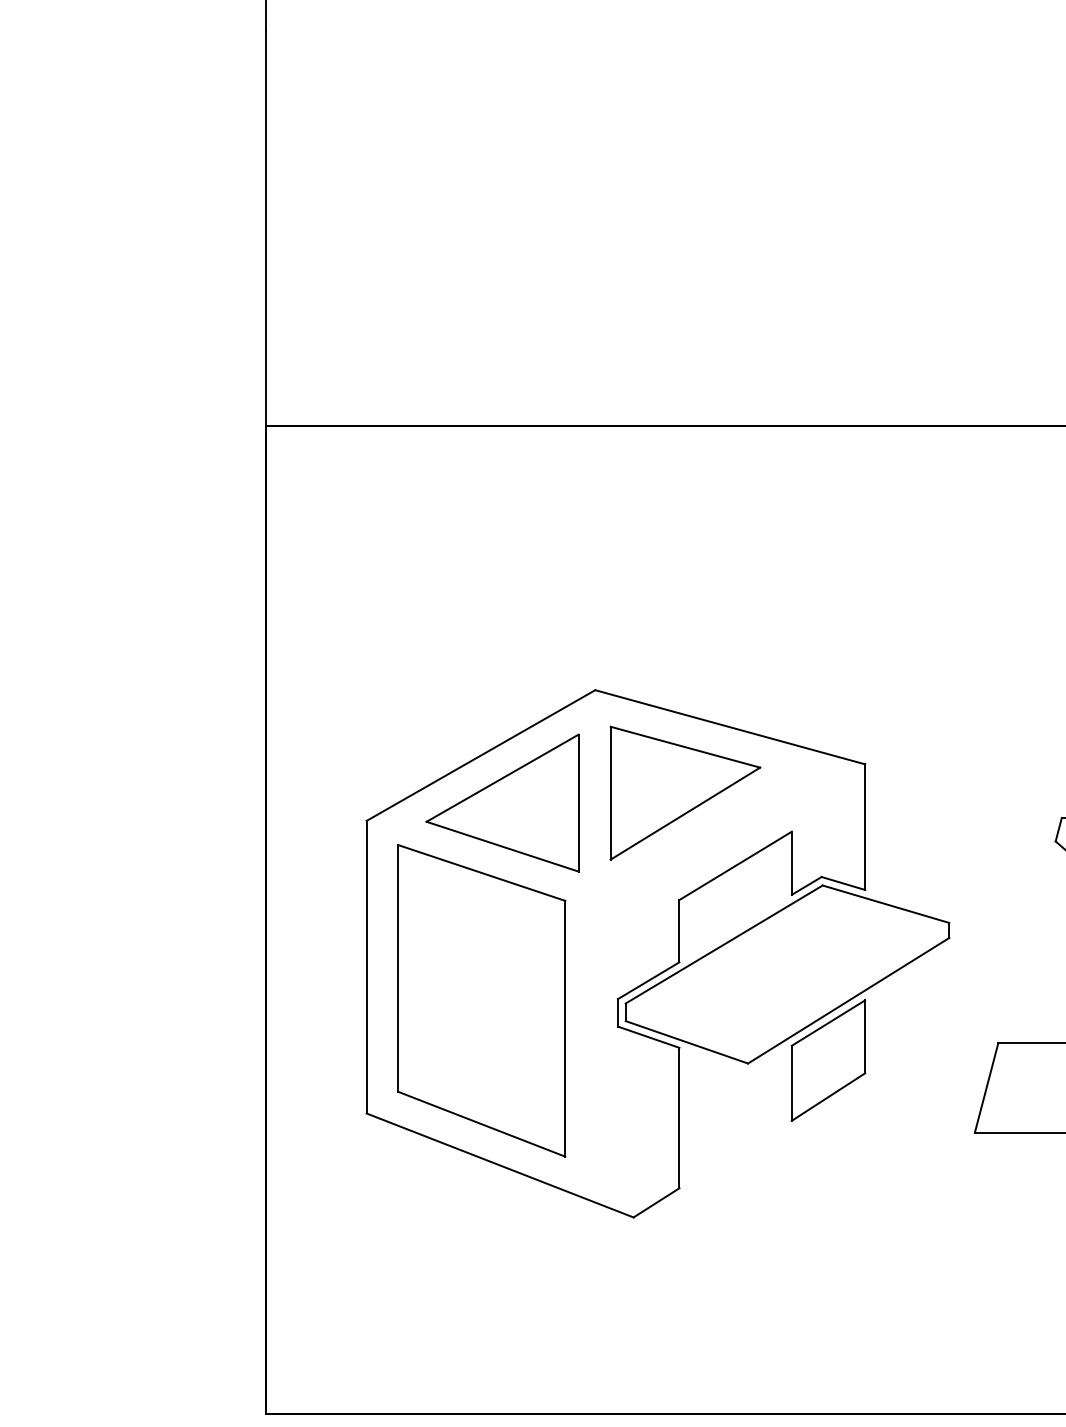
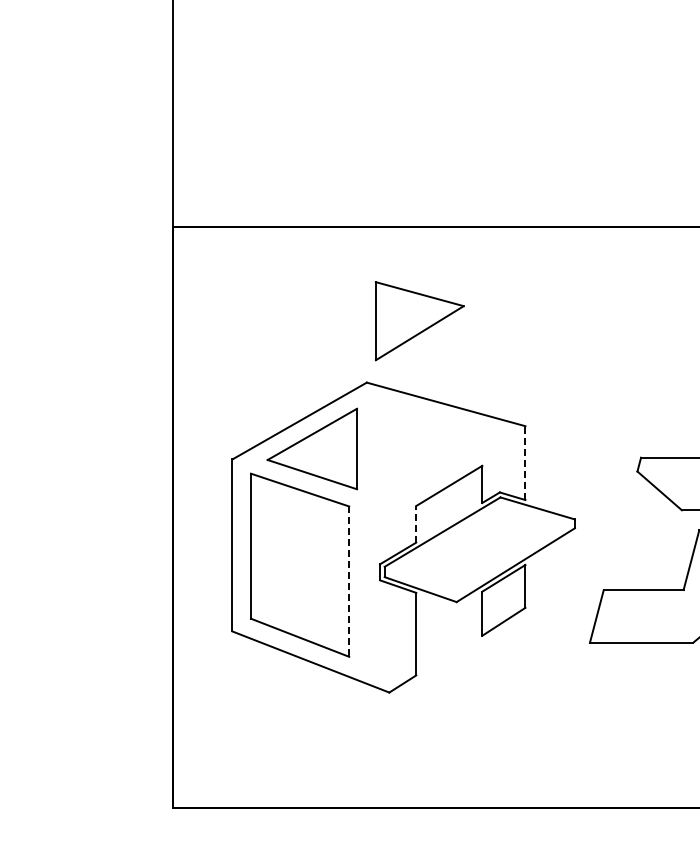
part: (684, 793) -> (419, 321), moved
line: (865, 827) -> (525, 463), solid -> dashed
line: (679, 929) -> (416, 523), solid -> dashed
line: (565, 1030) -> (349, 582), solid -> dashed

